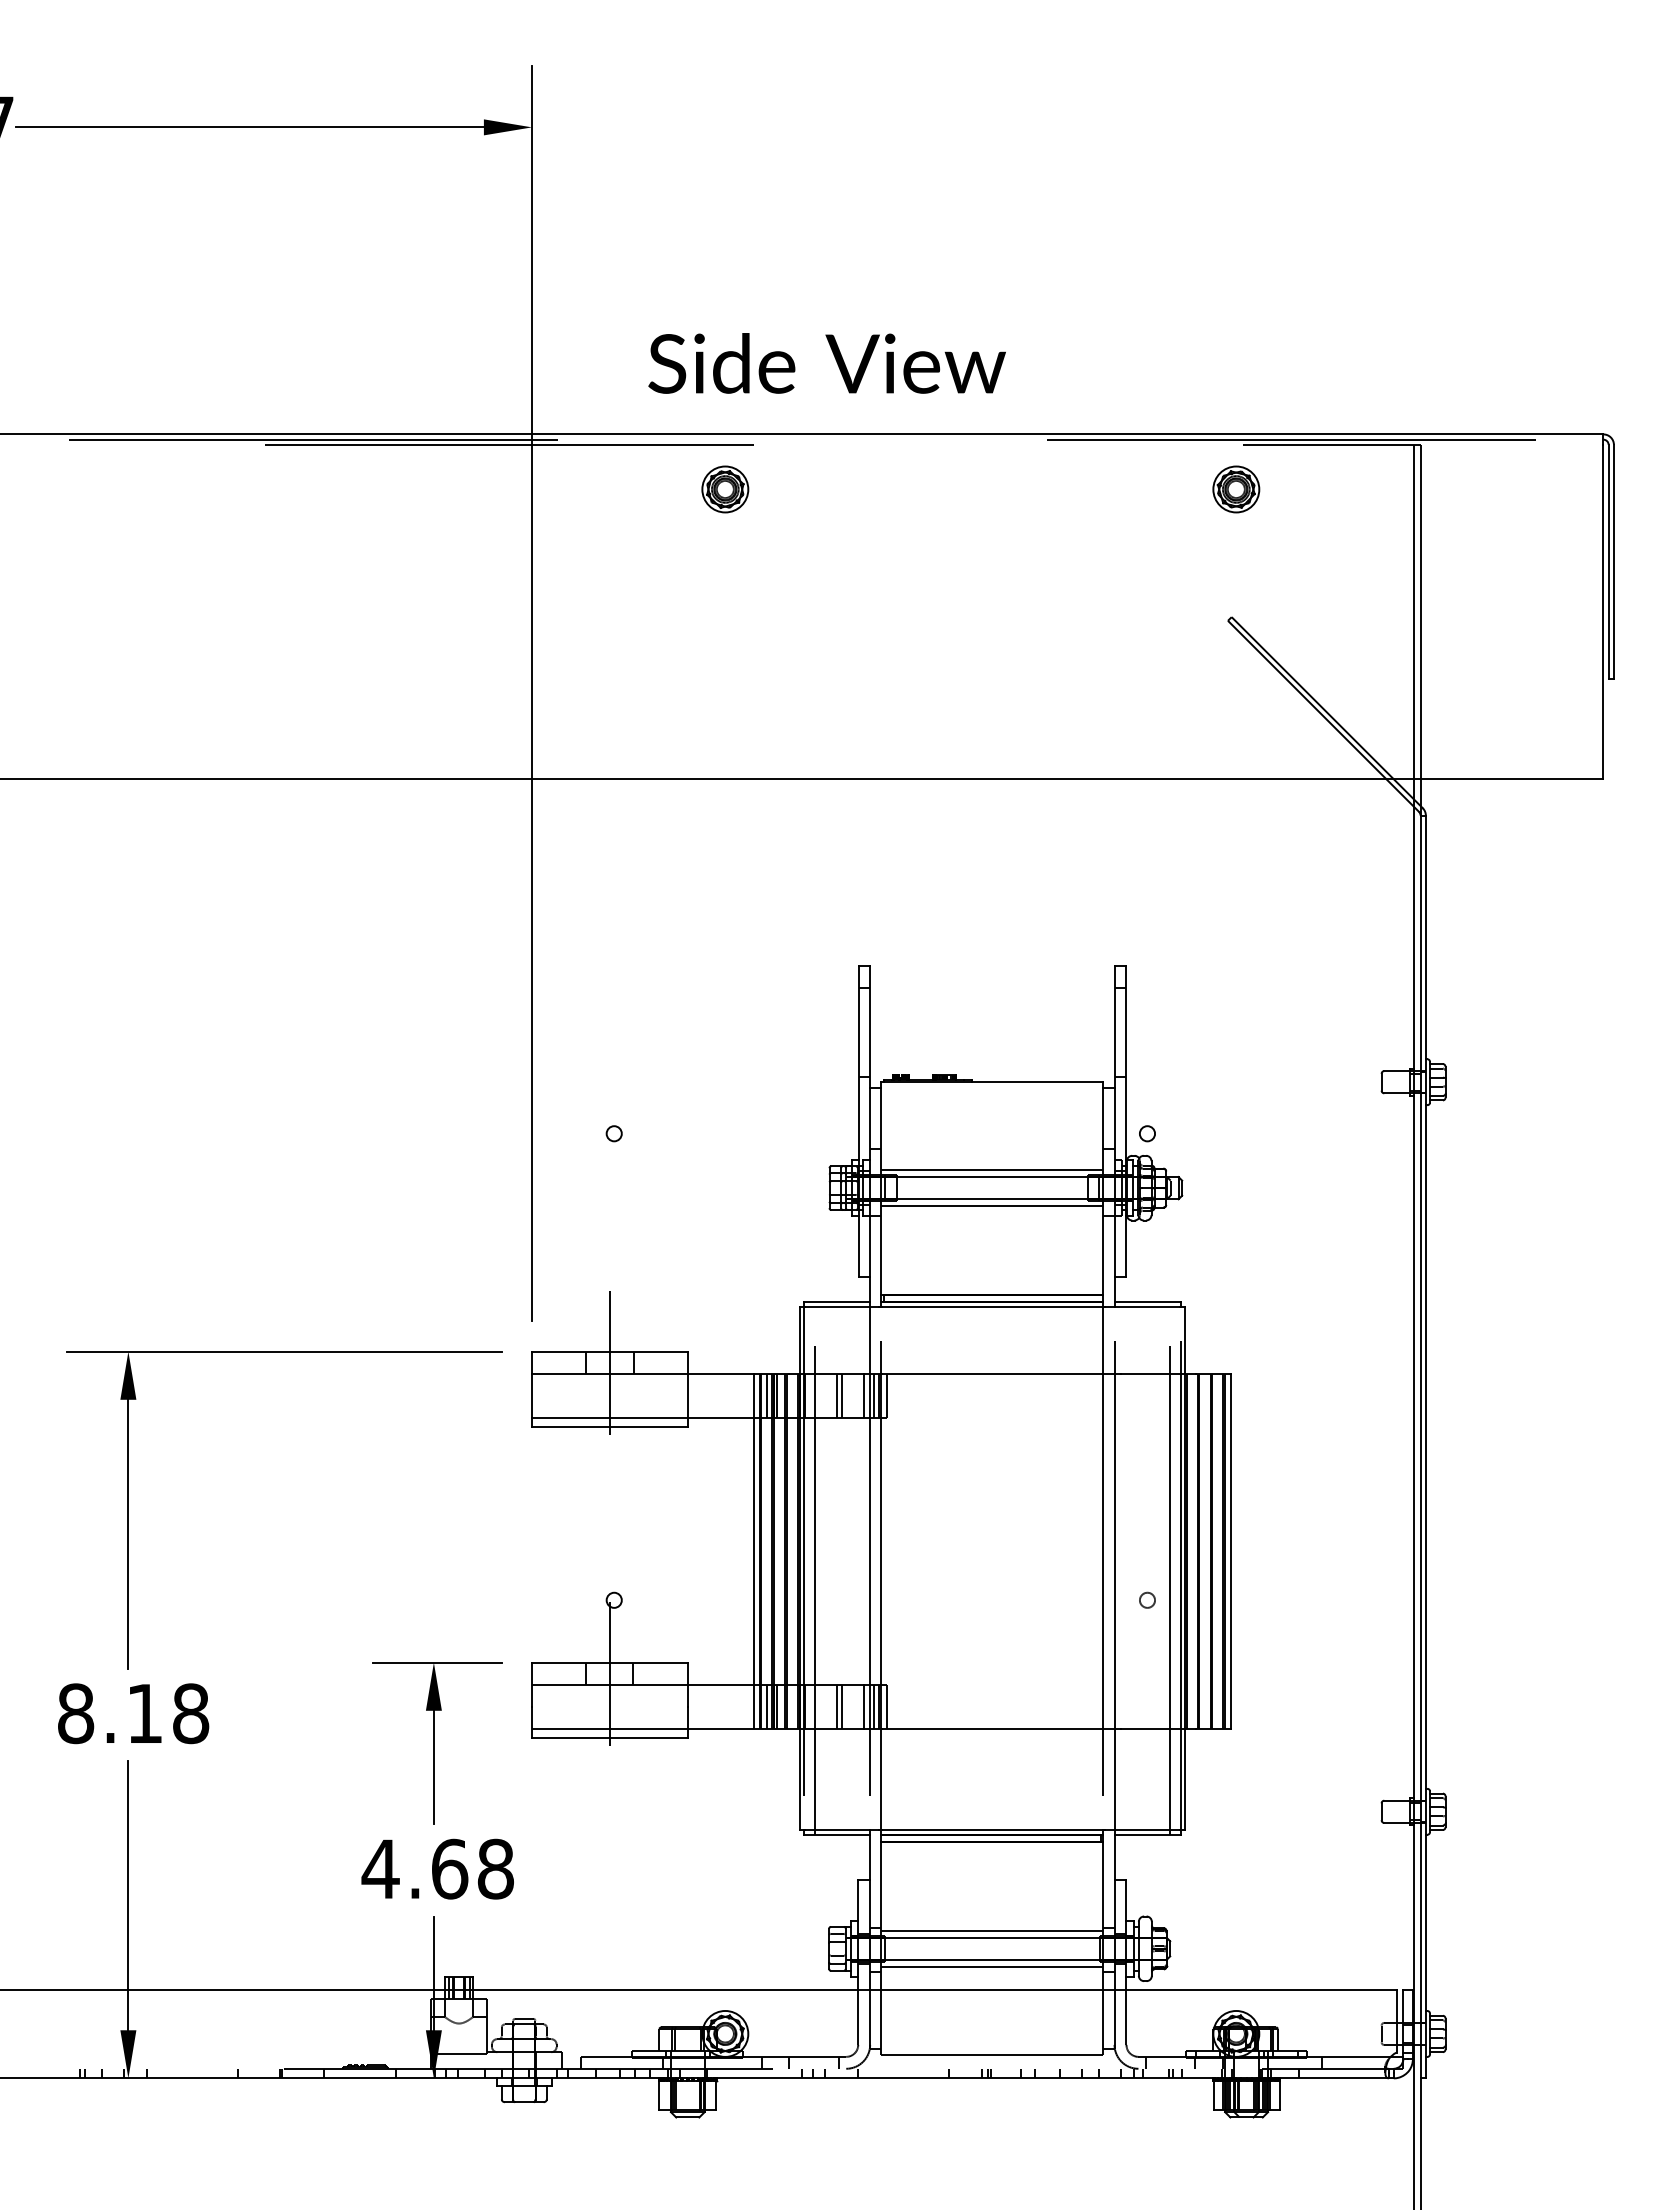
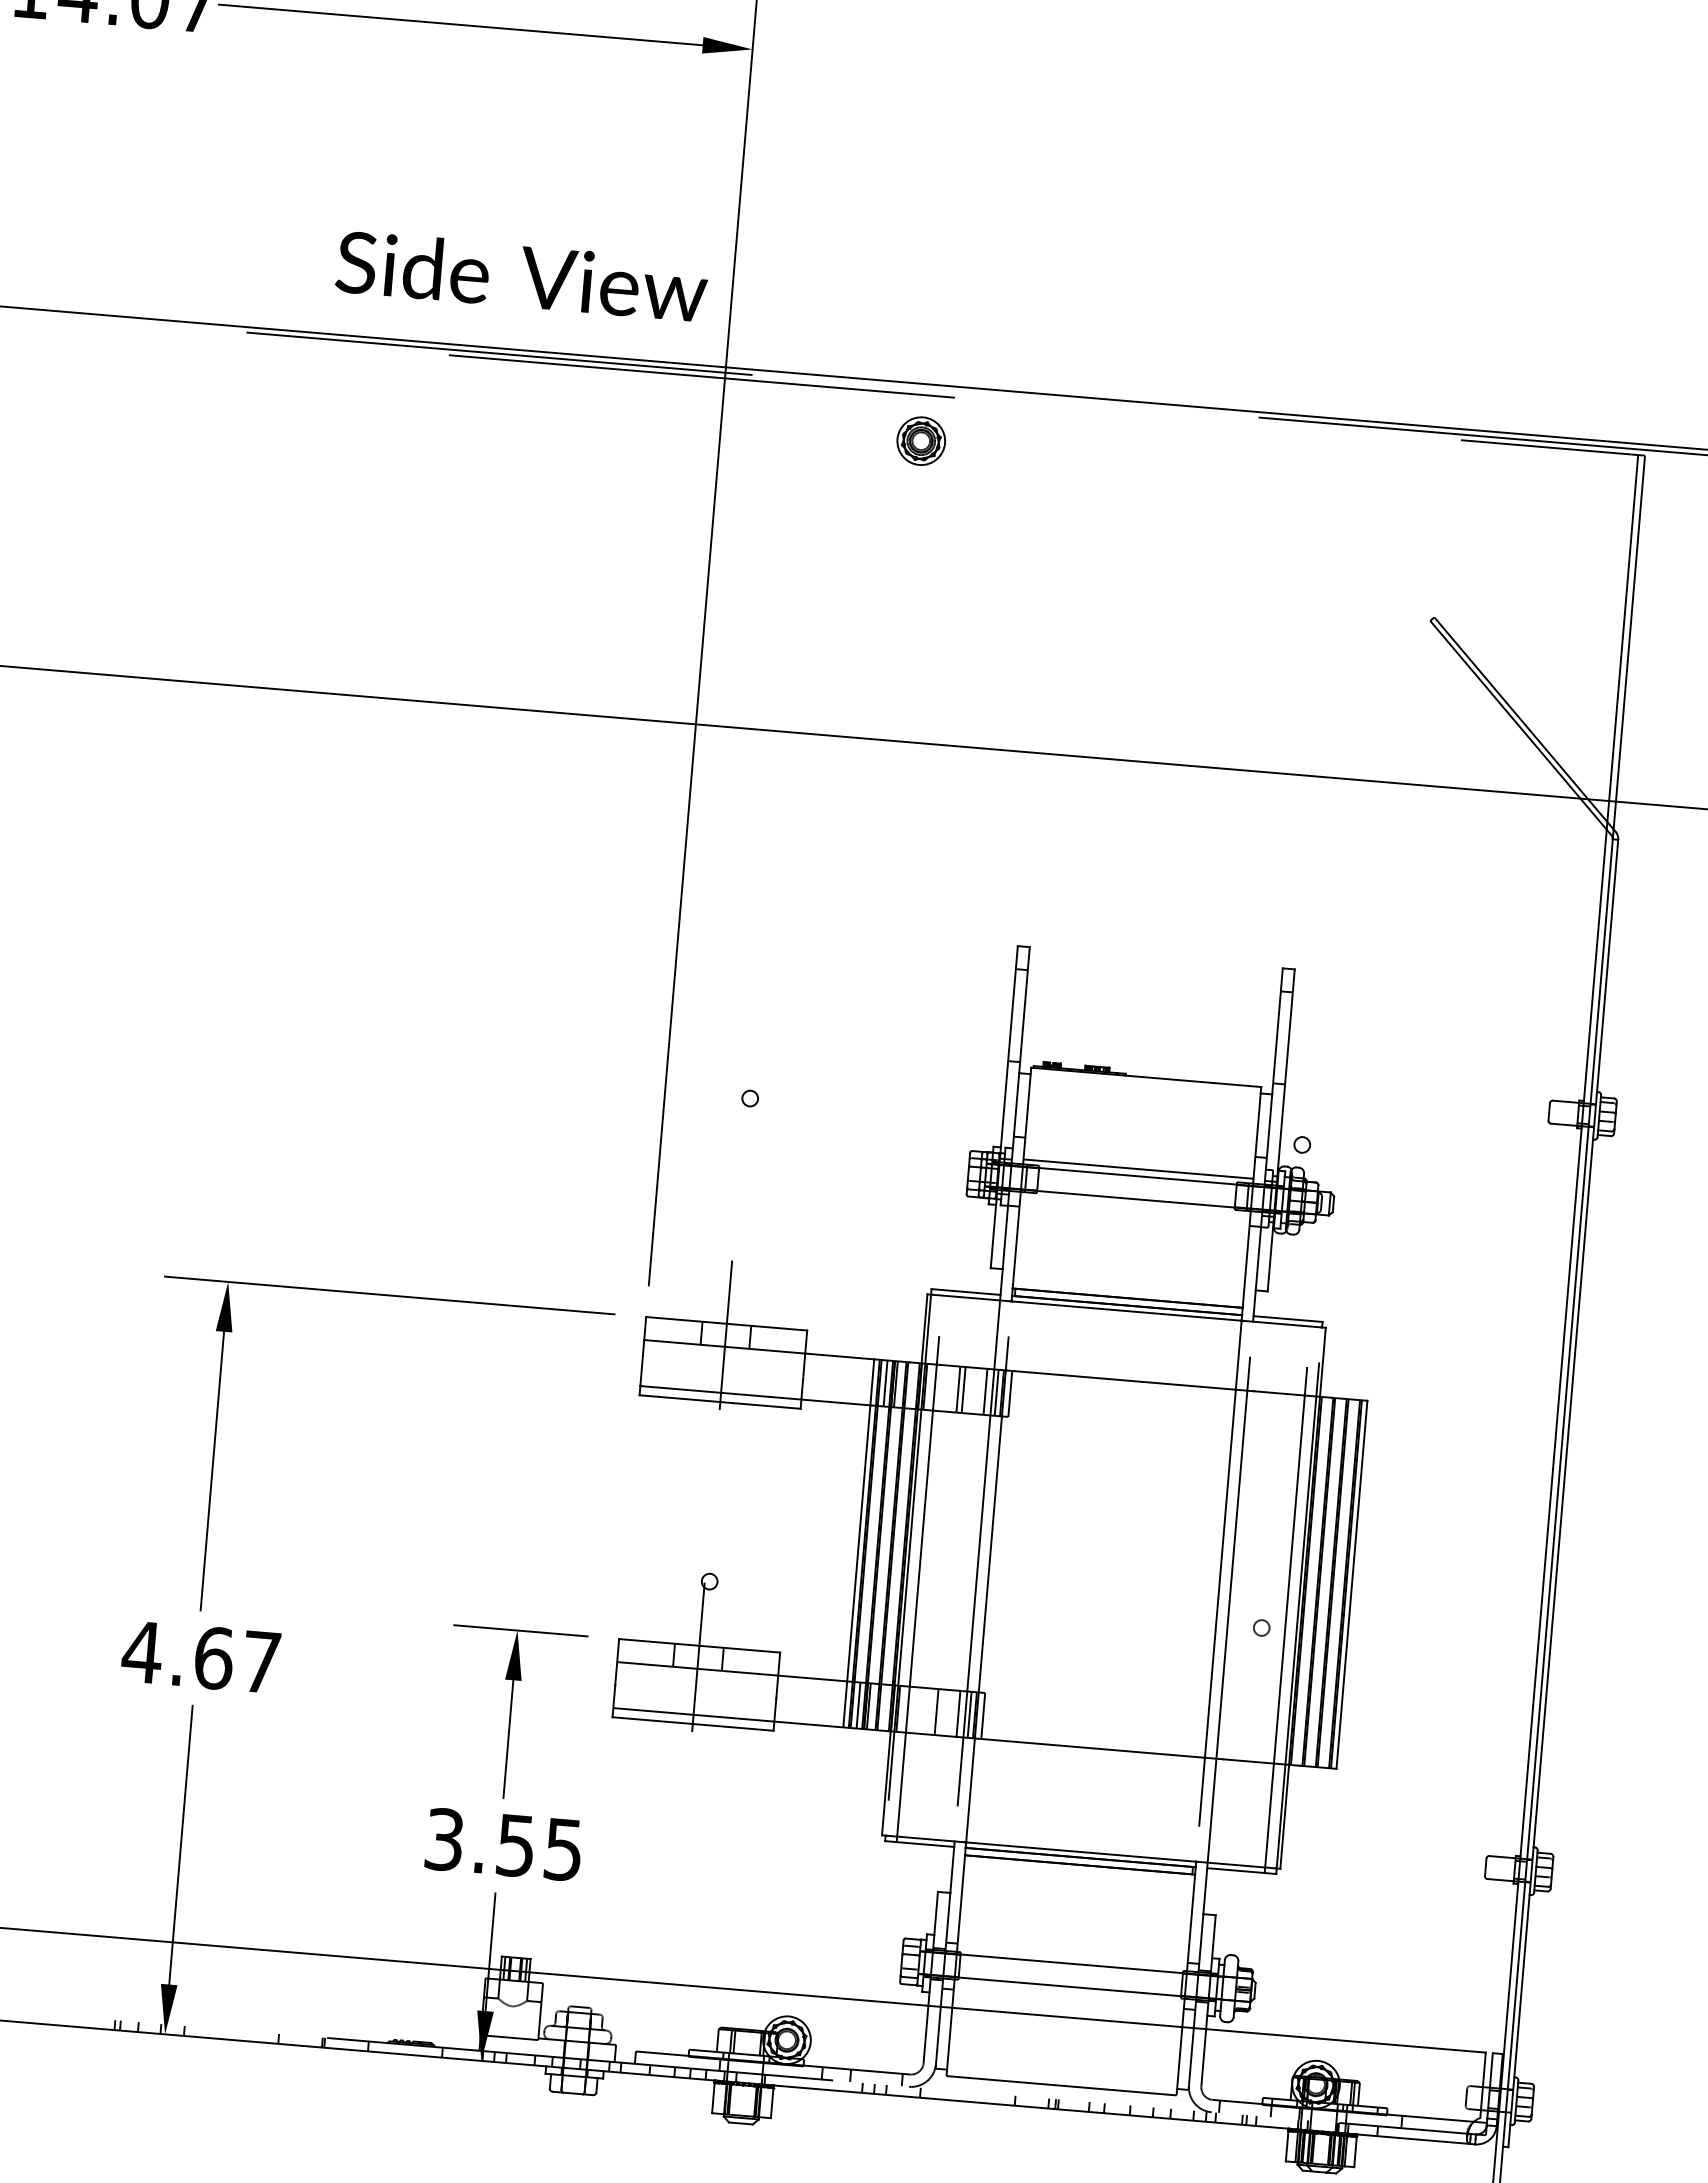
text: (826, 363) -> (521, 276), moved
part: (1236, 489) -> (1450, 485), removed
line: (992, 1206) -> (1135, 1206), removed
line: (837, 1706) -> (931, 1710), removed
text: (132, 1713) -> (201, 1656), 8.18 -> 4.67
text: (437, 1868) -> (503, 1843), 4.68 -> 3.55
line: (992, 1930) -> (1072, 1956), removed
line: (992, 1966) -> (1069, 1993), removed

